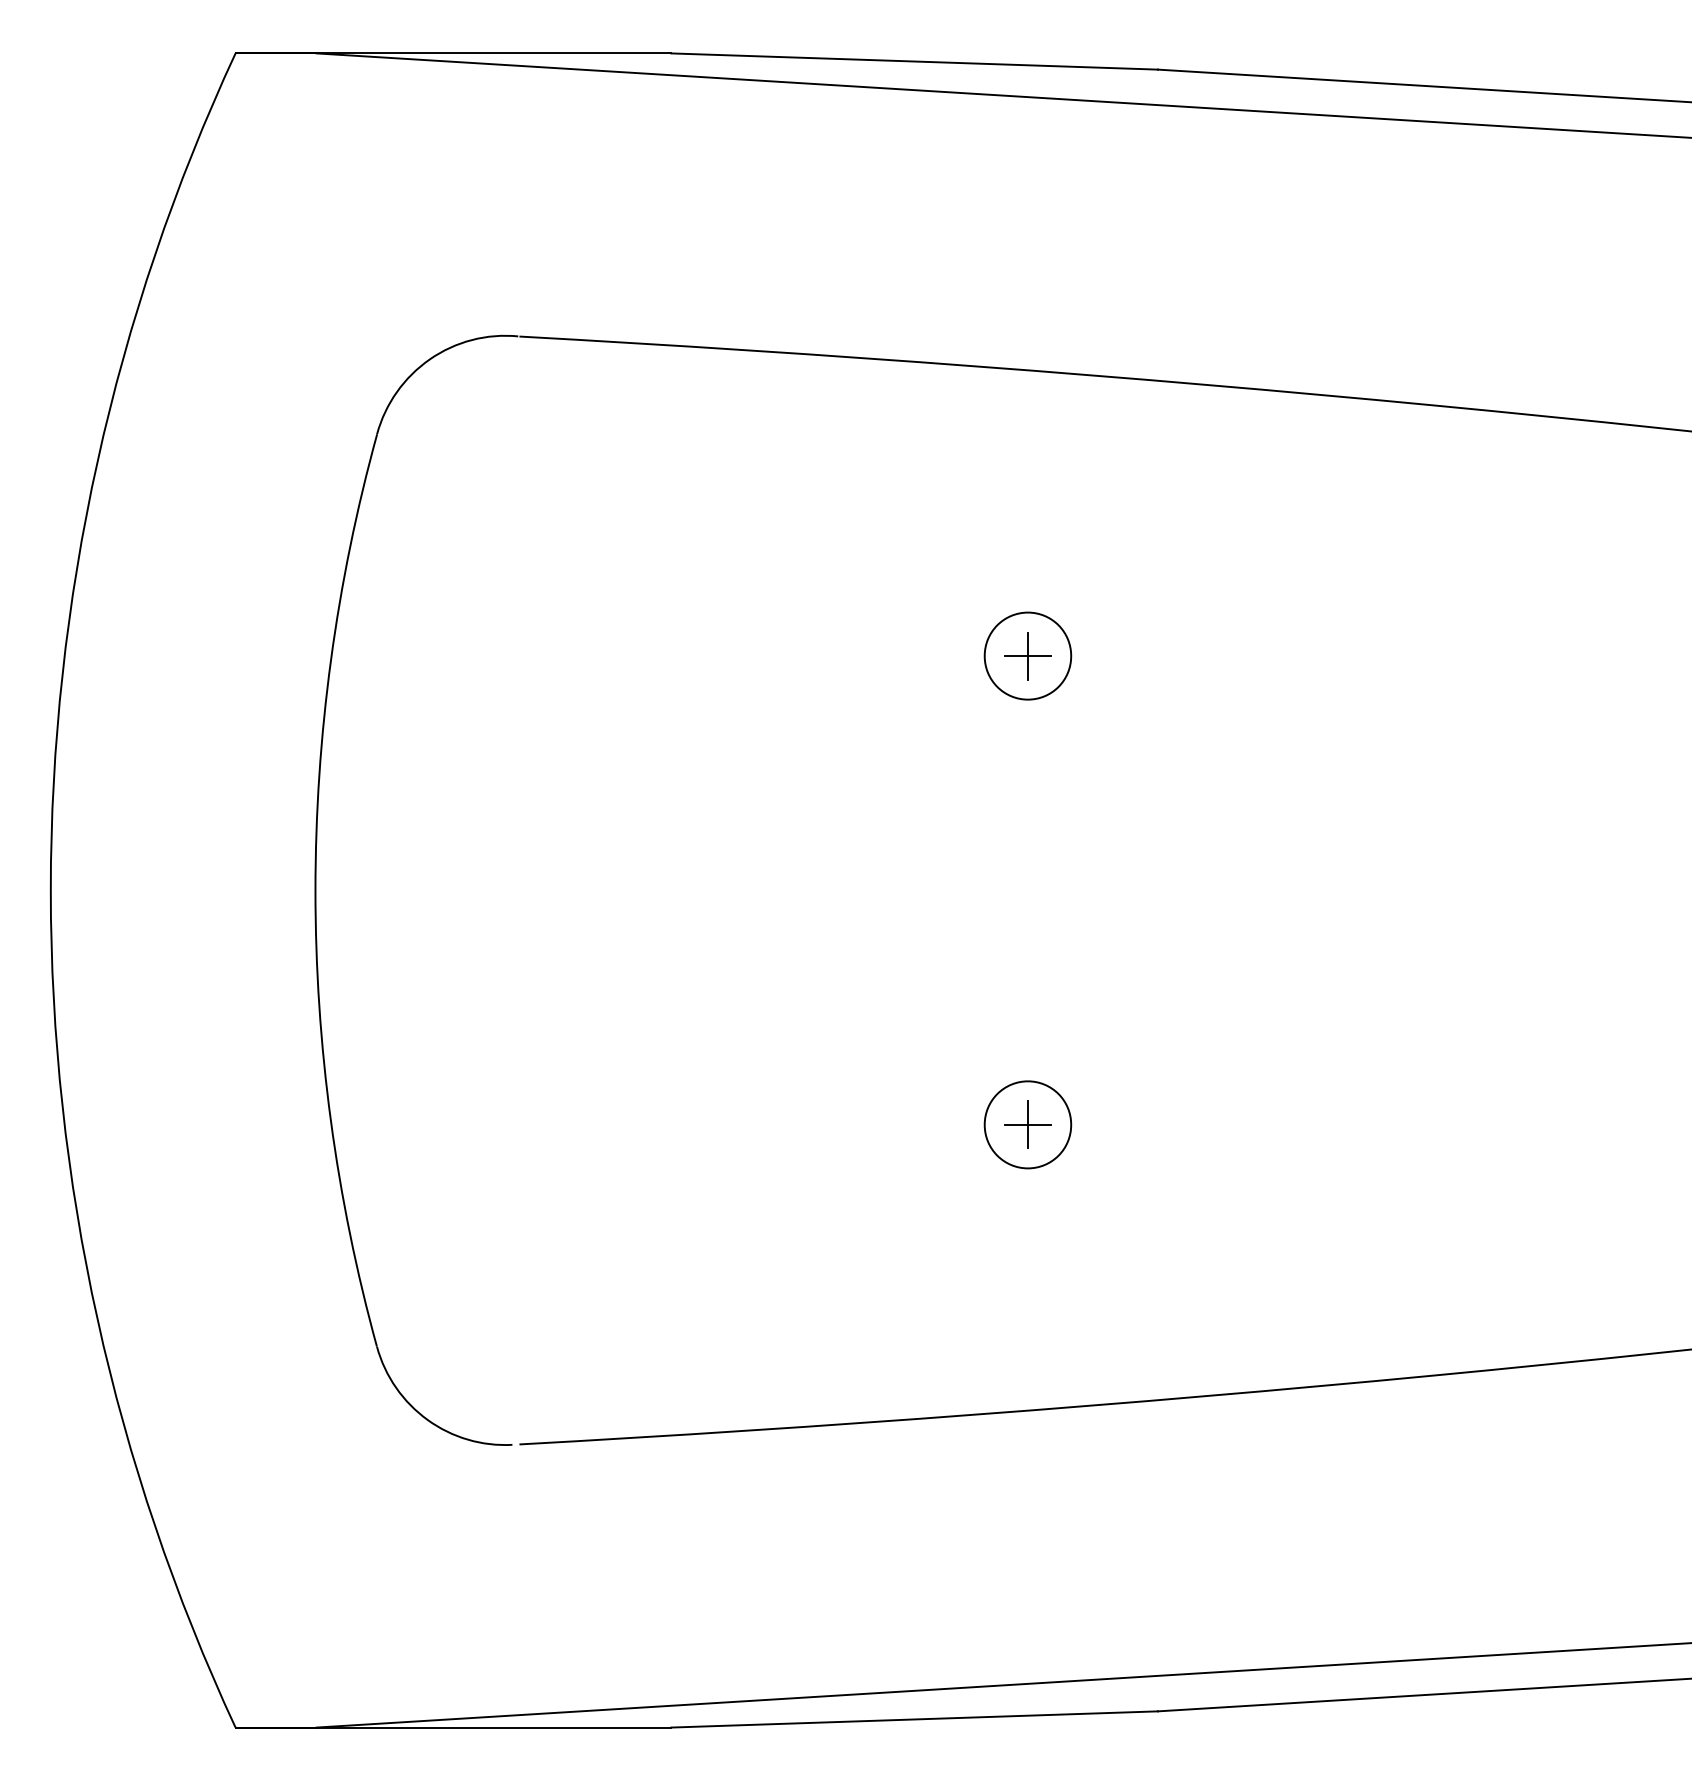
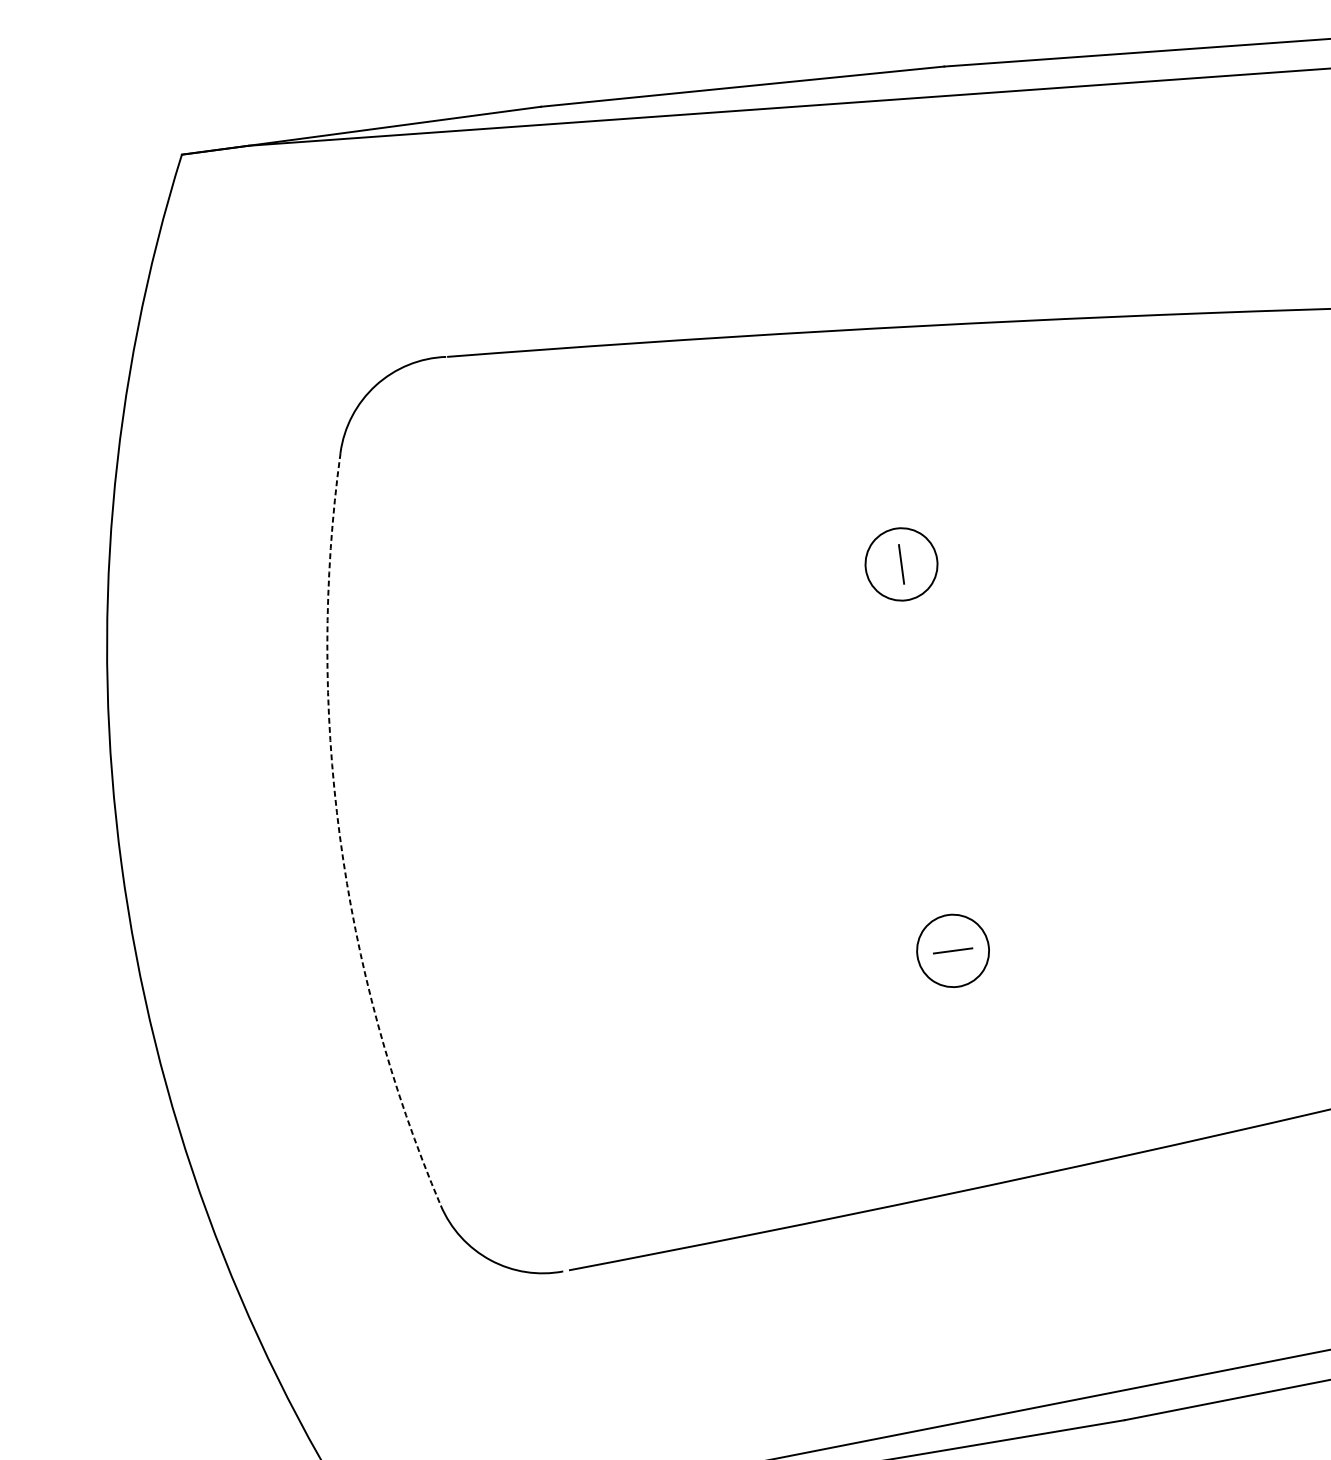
line: (1027, 656) -> (901, 564), removed
line: (315, 890) -> (339, 836), solid -> dashed
line: (1027, 1124) -> (952, 950), removed

